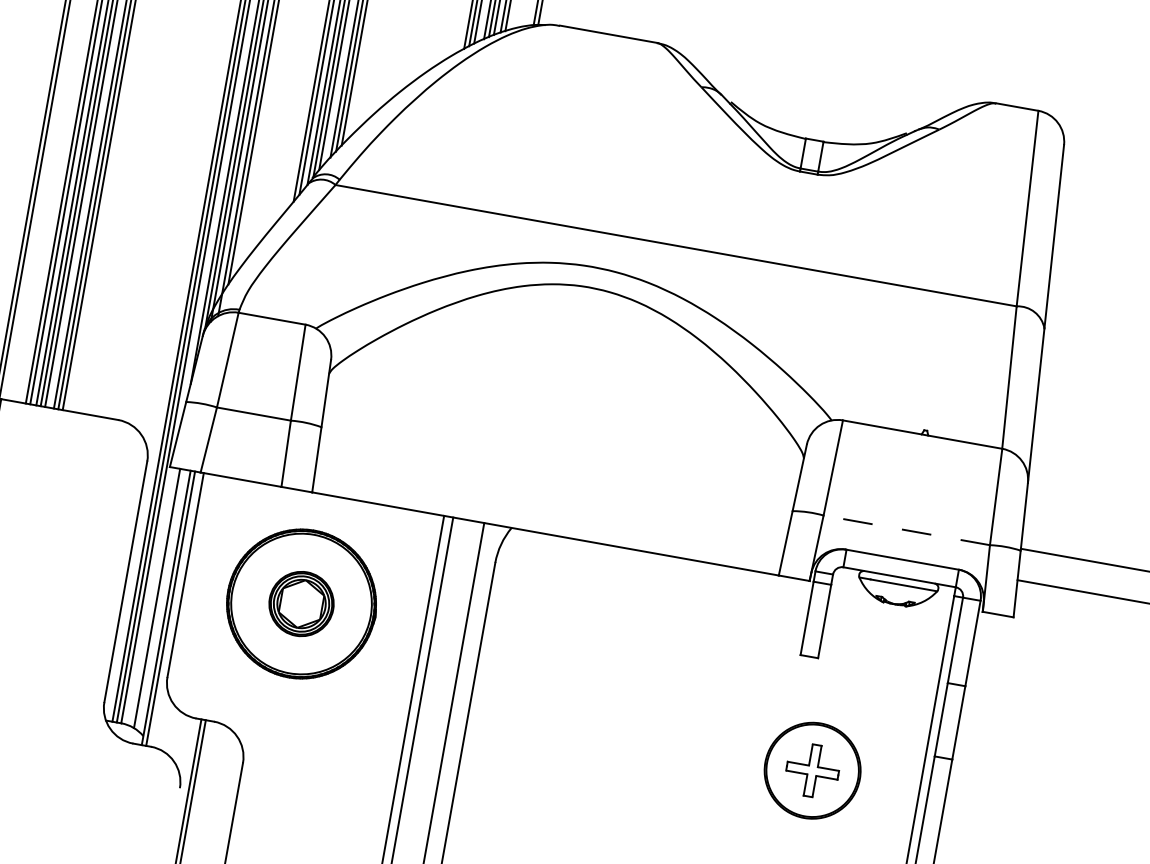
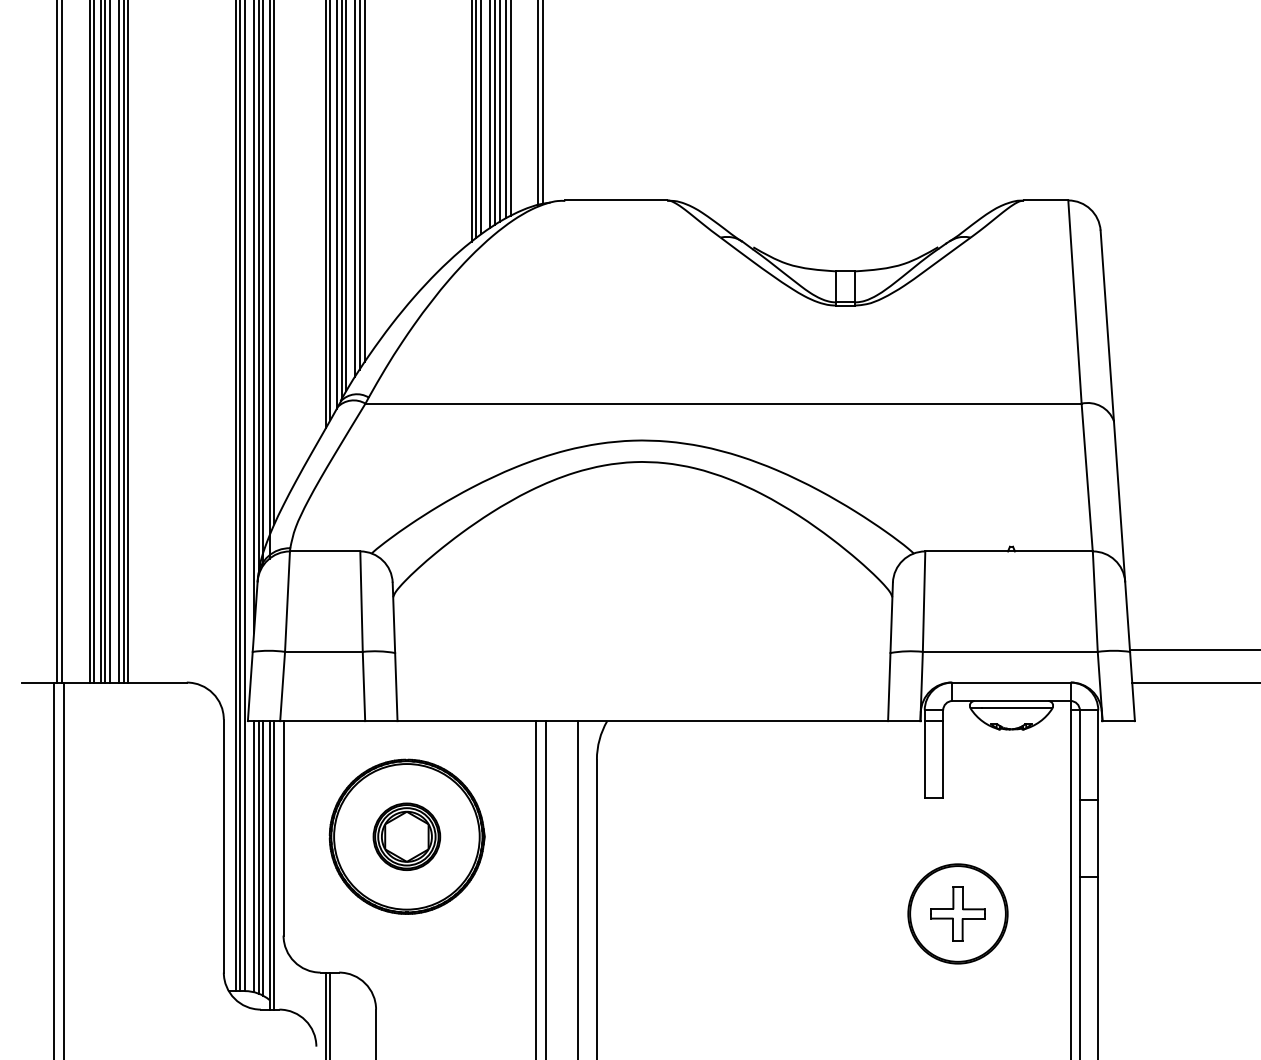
line: (906, 529) -> (1009, 651), dashed -> solid
line: (153, 596) -> (254, 856), added
line: (161, 600) -> (263, 858), added

